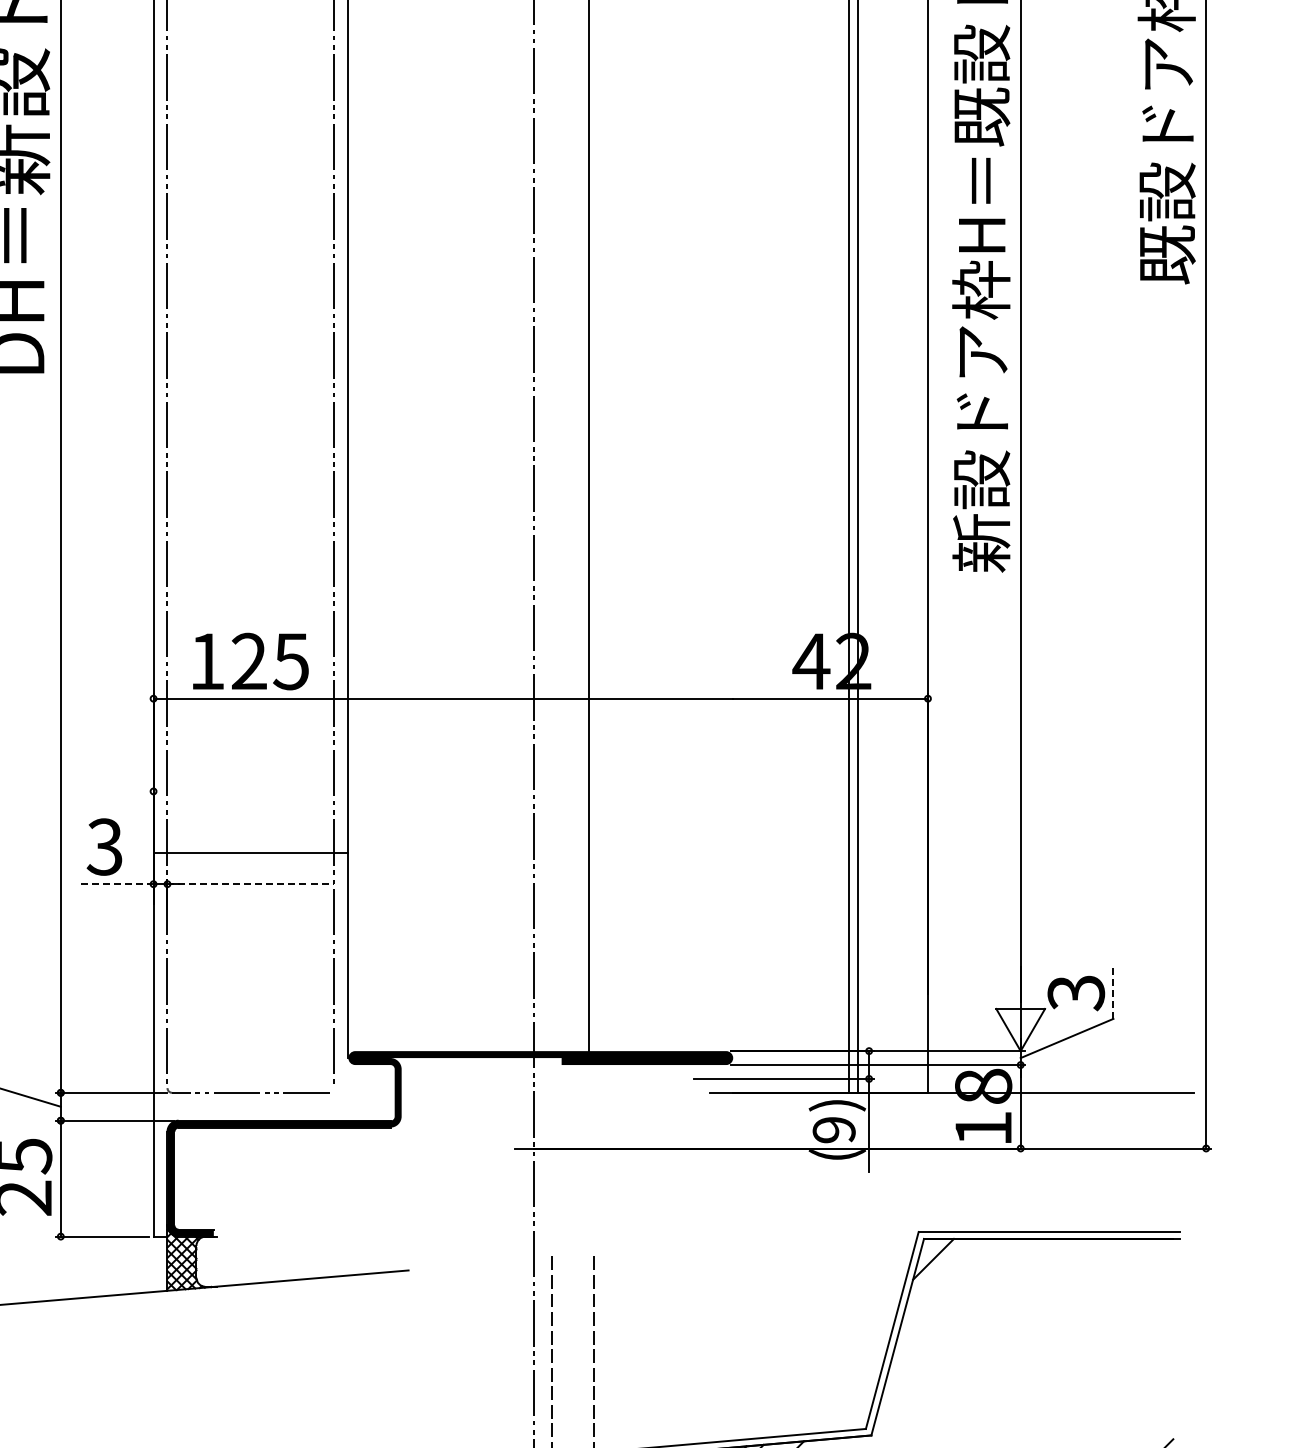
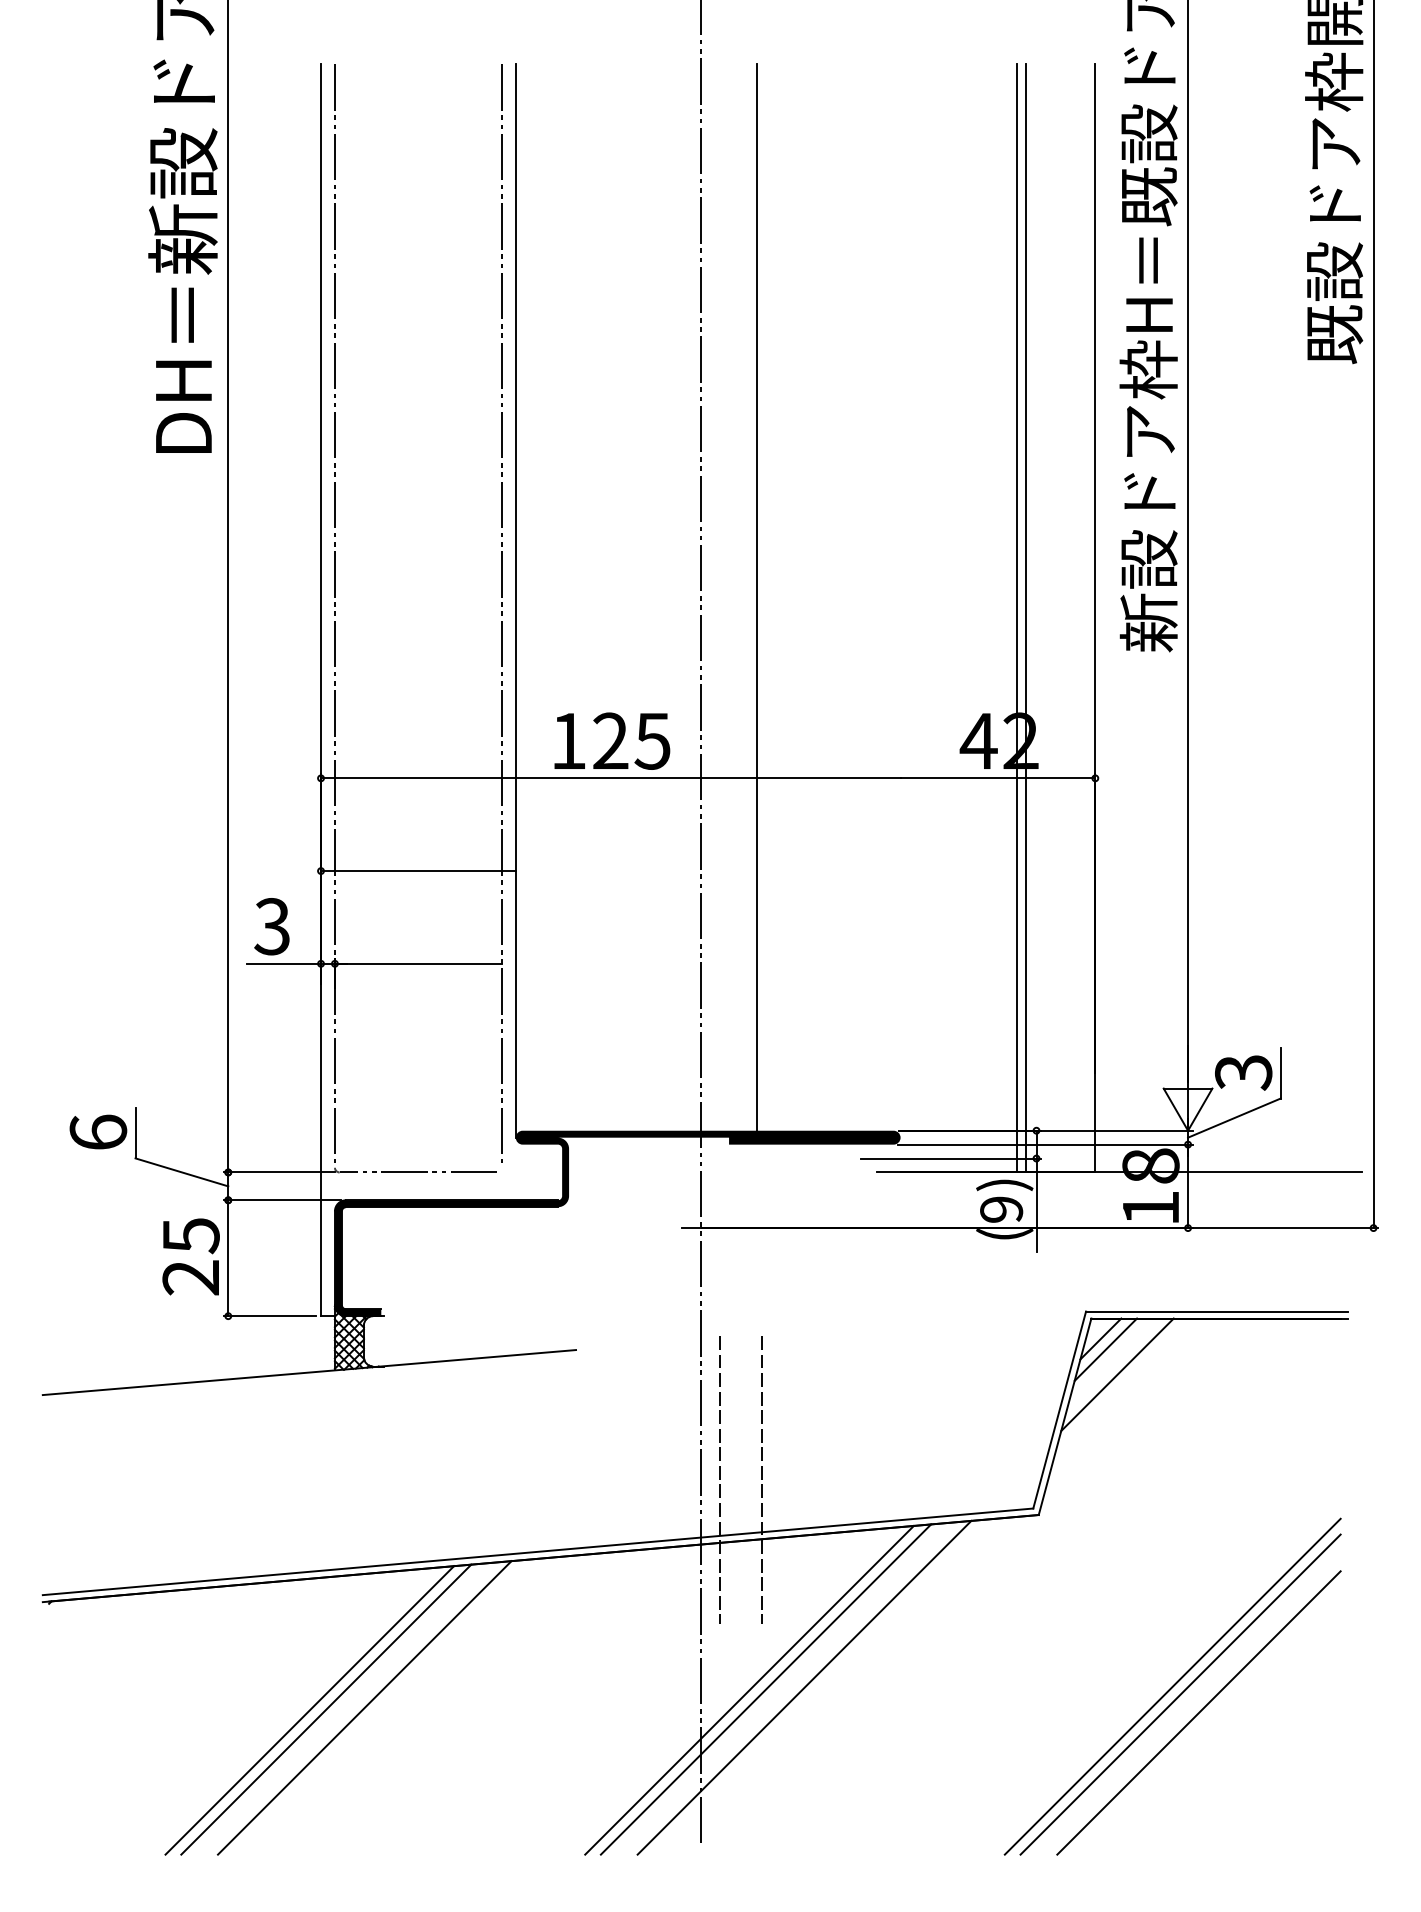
text: (251, 660) -> (612, 740), moved
line: (251, 853) -> (418, 871), moved
line: (116, 883) -> (283, 963), dashed -> solid
line: (251, 883) -> (418, 963), dashed -> solid
line: (1113, 992) -> (1280, 1072), dashed -> solid
line: (938, 1269) -> (1105, 1349), added
line: (950, 1294) -> (1117, 1374), added

